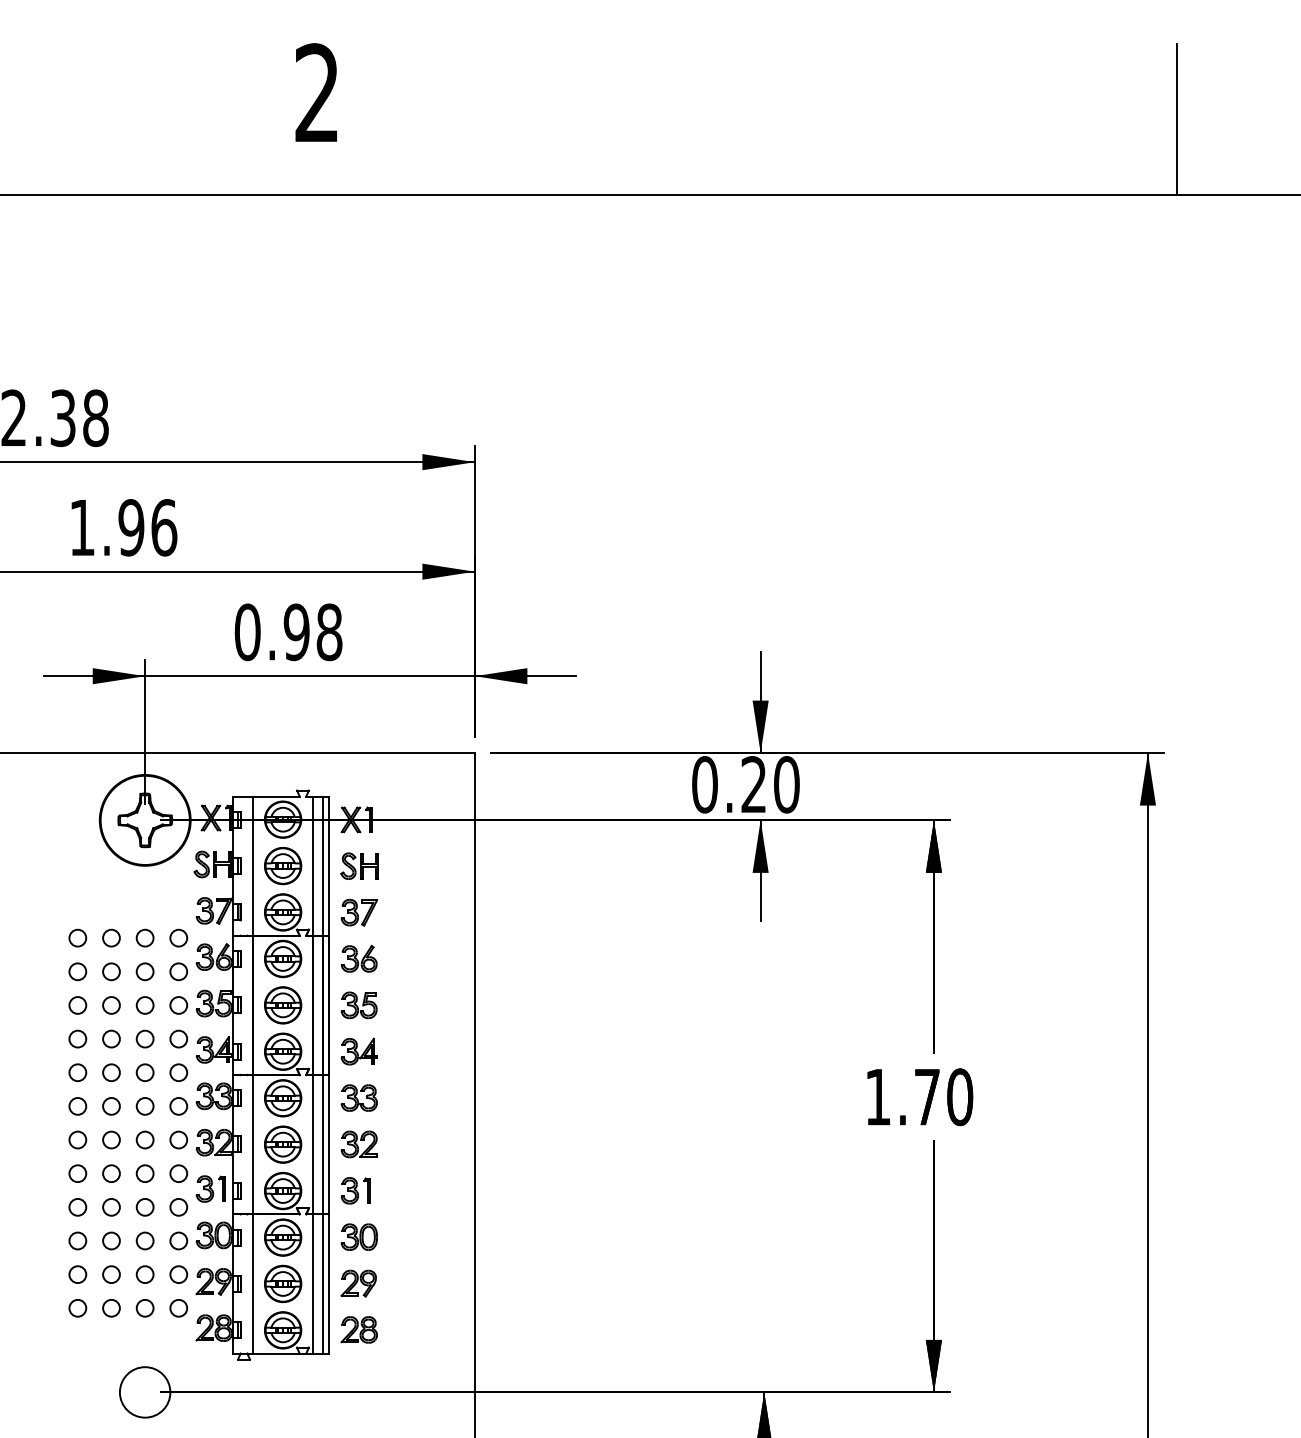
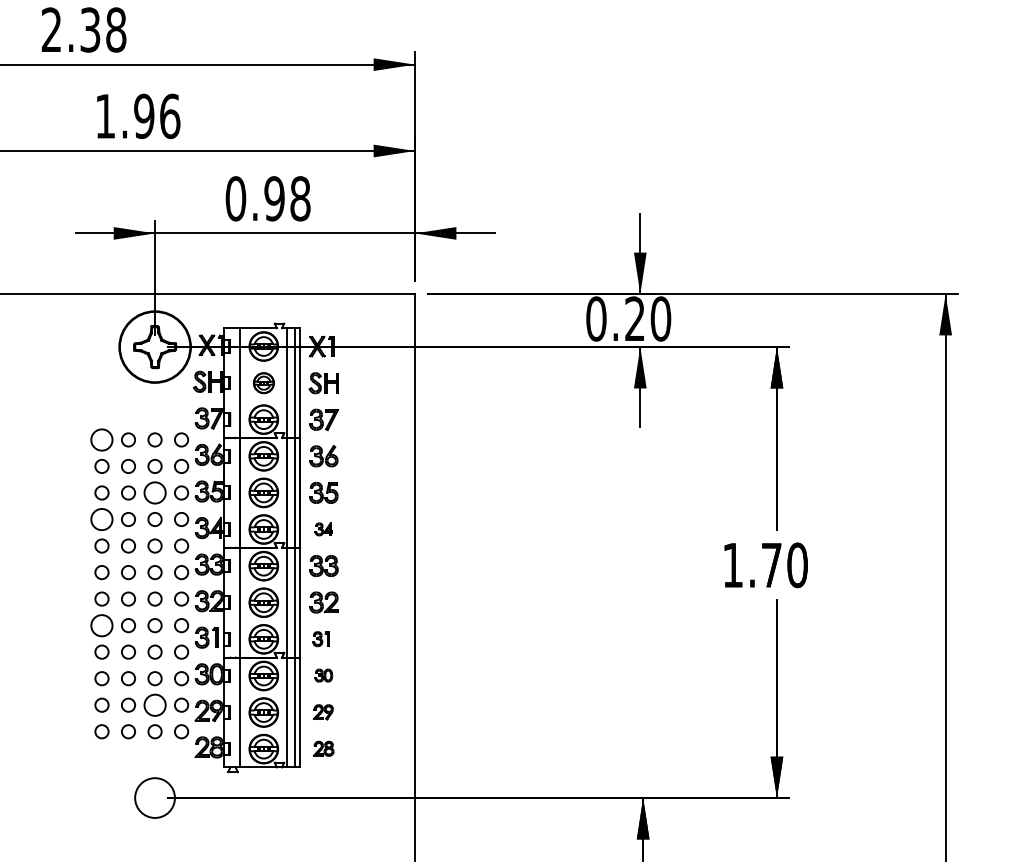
part: (283, 866) -> (264, 383), size x0.7
circle: (77, 937) -> (101, 439), size x1.6
circle: (144, 1005) -> (154, 493), size x1.6
circle: (77, 1038) -> (101, 519), size x1.6
part: (358, 1051) -> (323, 529), size x0.6
circle: (77, 1173) -> (101, 625), size x1.6
part: (355, 1190) -> (320, 638), size x0.7
part: (358, 1236) -> (323, 675), size x0.6
circle: (144, 1274) -> (154, 705), size x1.6
part: (358, 1283) -> (323, 712), size x0.7
part: (358, 1329) -> (323, 748), size x0.7

